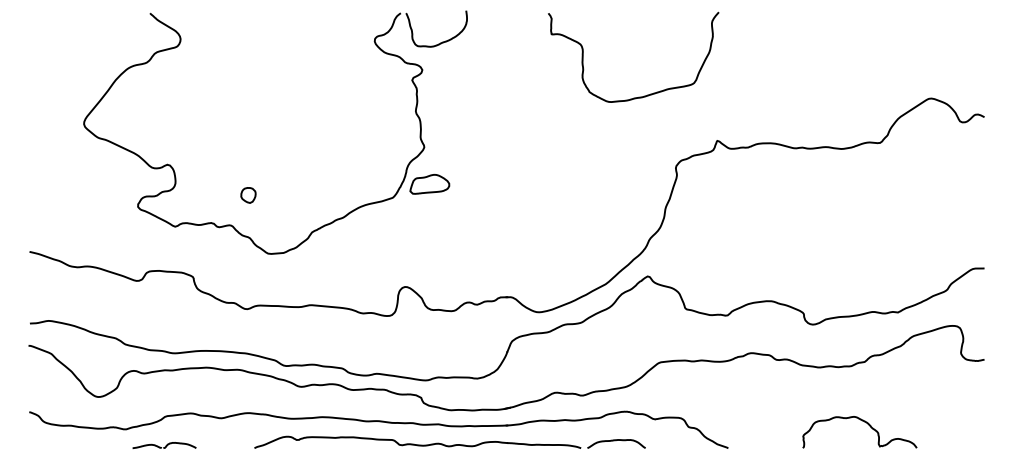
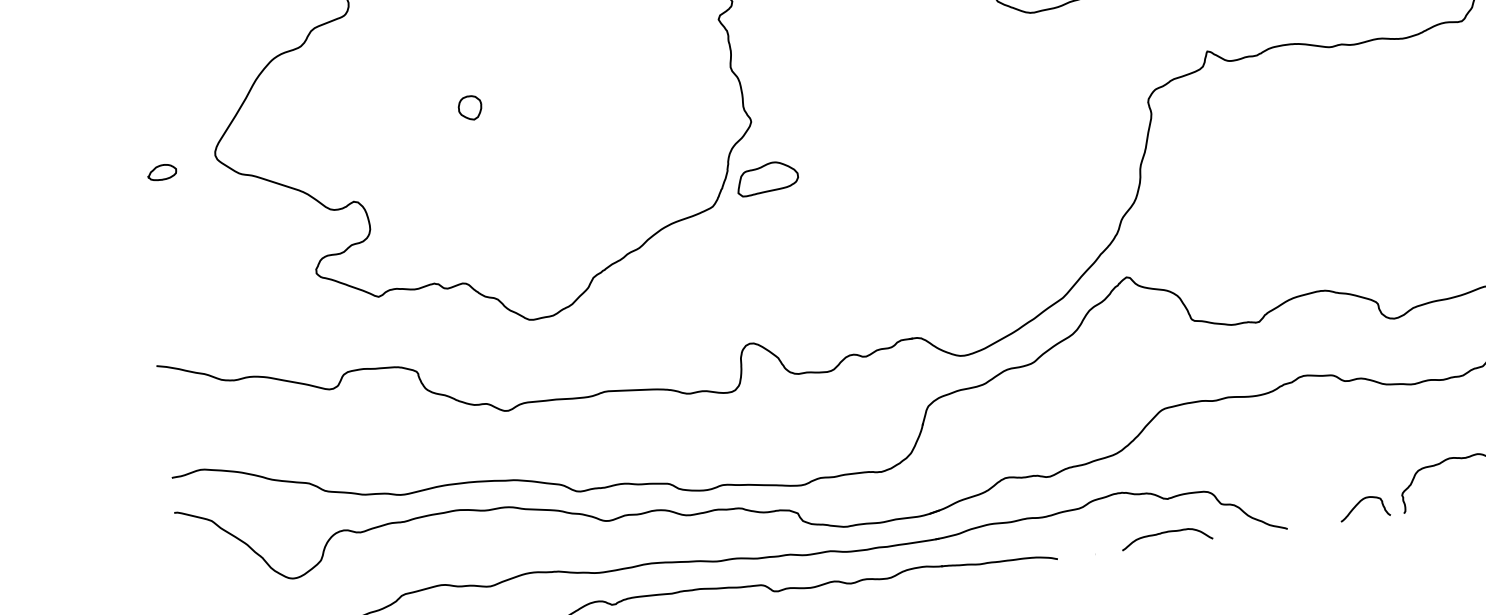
part: (49, 130) -> (162, 172), added
part: (248, 195) -> (470, 108), moved
curve: (777, 437) -> (1362, 502), added
curve: (616, 441) -> (1166, 534), moved

